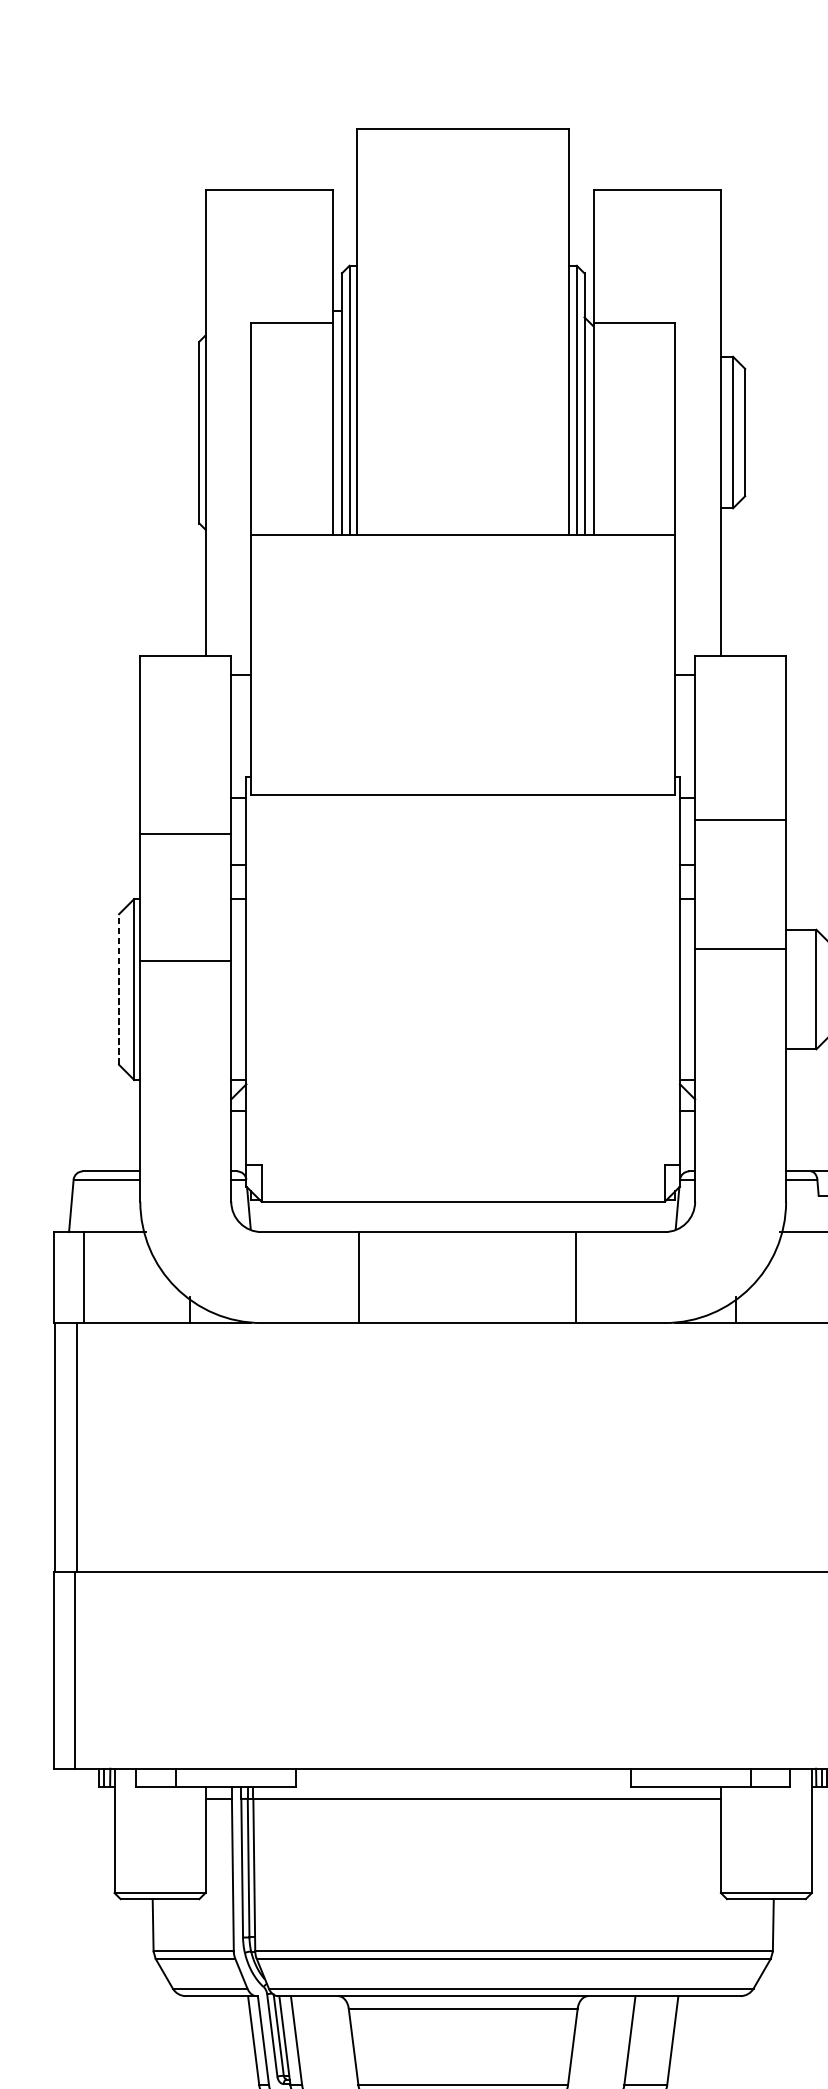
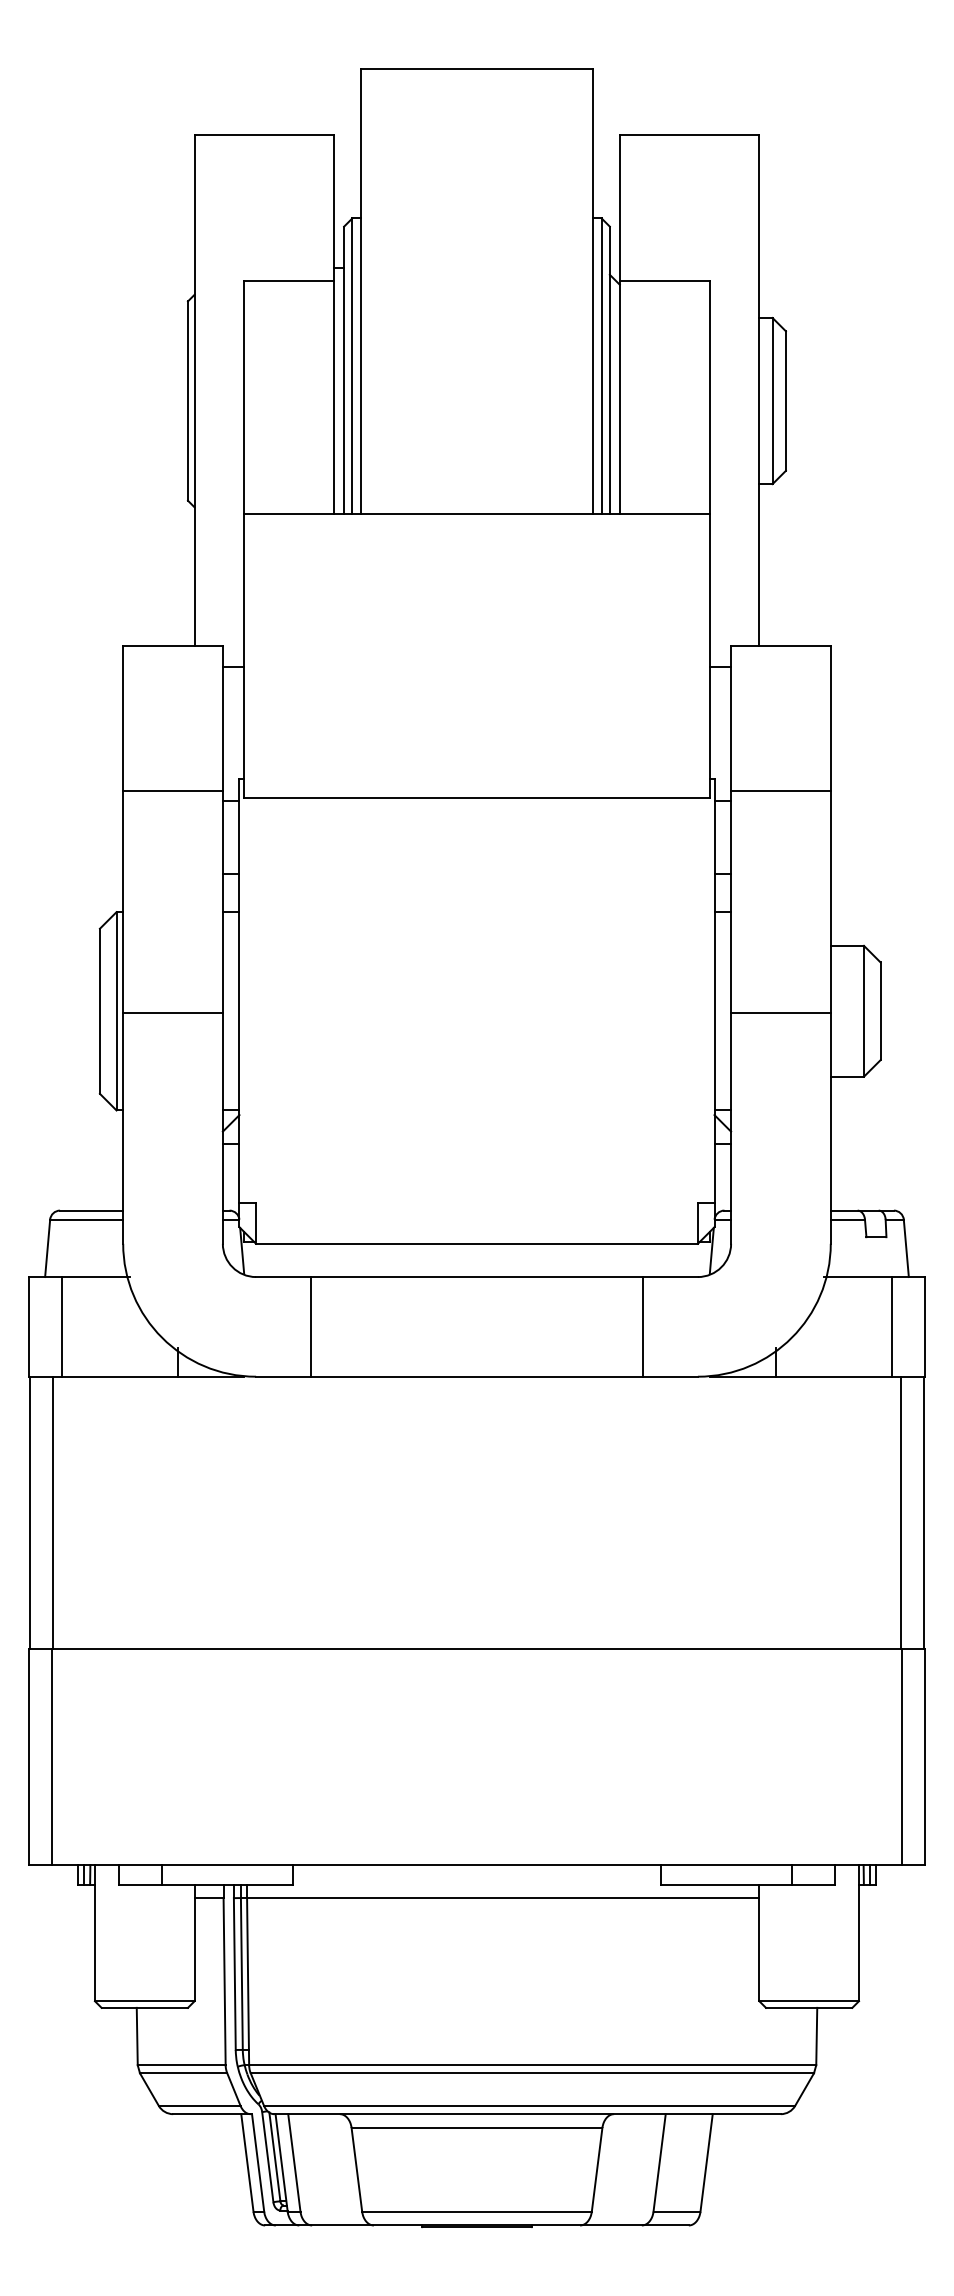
line: (740, 820) -> (780, 791), moved
line: (185, 834) -> (172, 791), moved
line: (740, 949) -> (780, 1013), moved
line: (185, 961) -> (172, 1013), moved
line: (118, 989) -> (99, 1011), dashed -> solid
line: (358, 1277) -> (310, 1326), moved
line: (575, 1277) -> (643, 1326), moved

